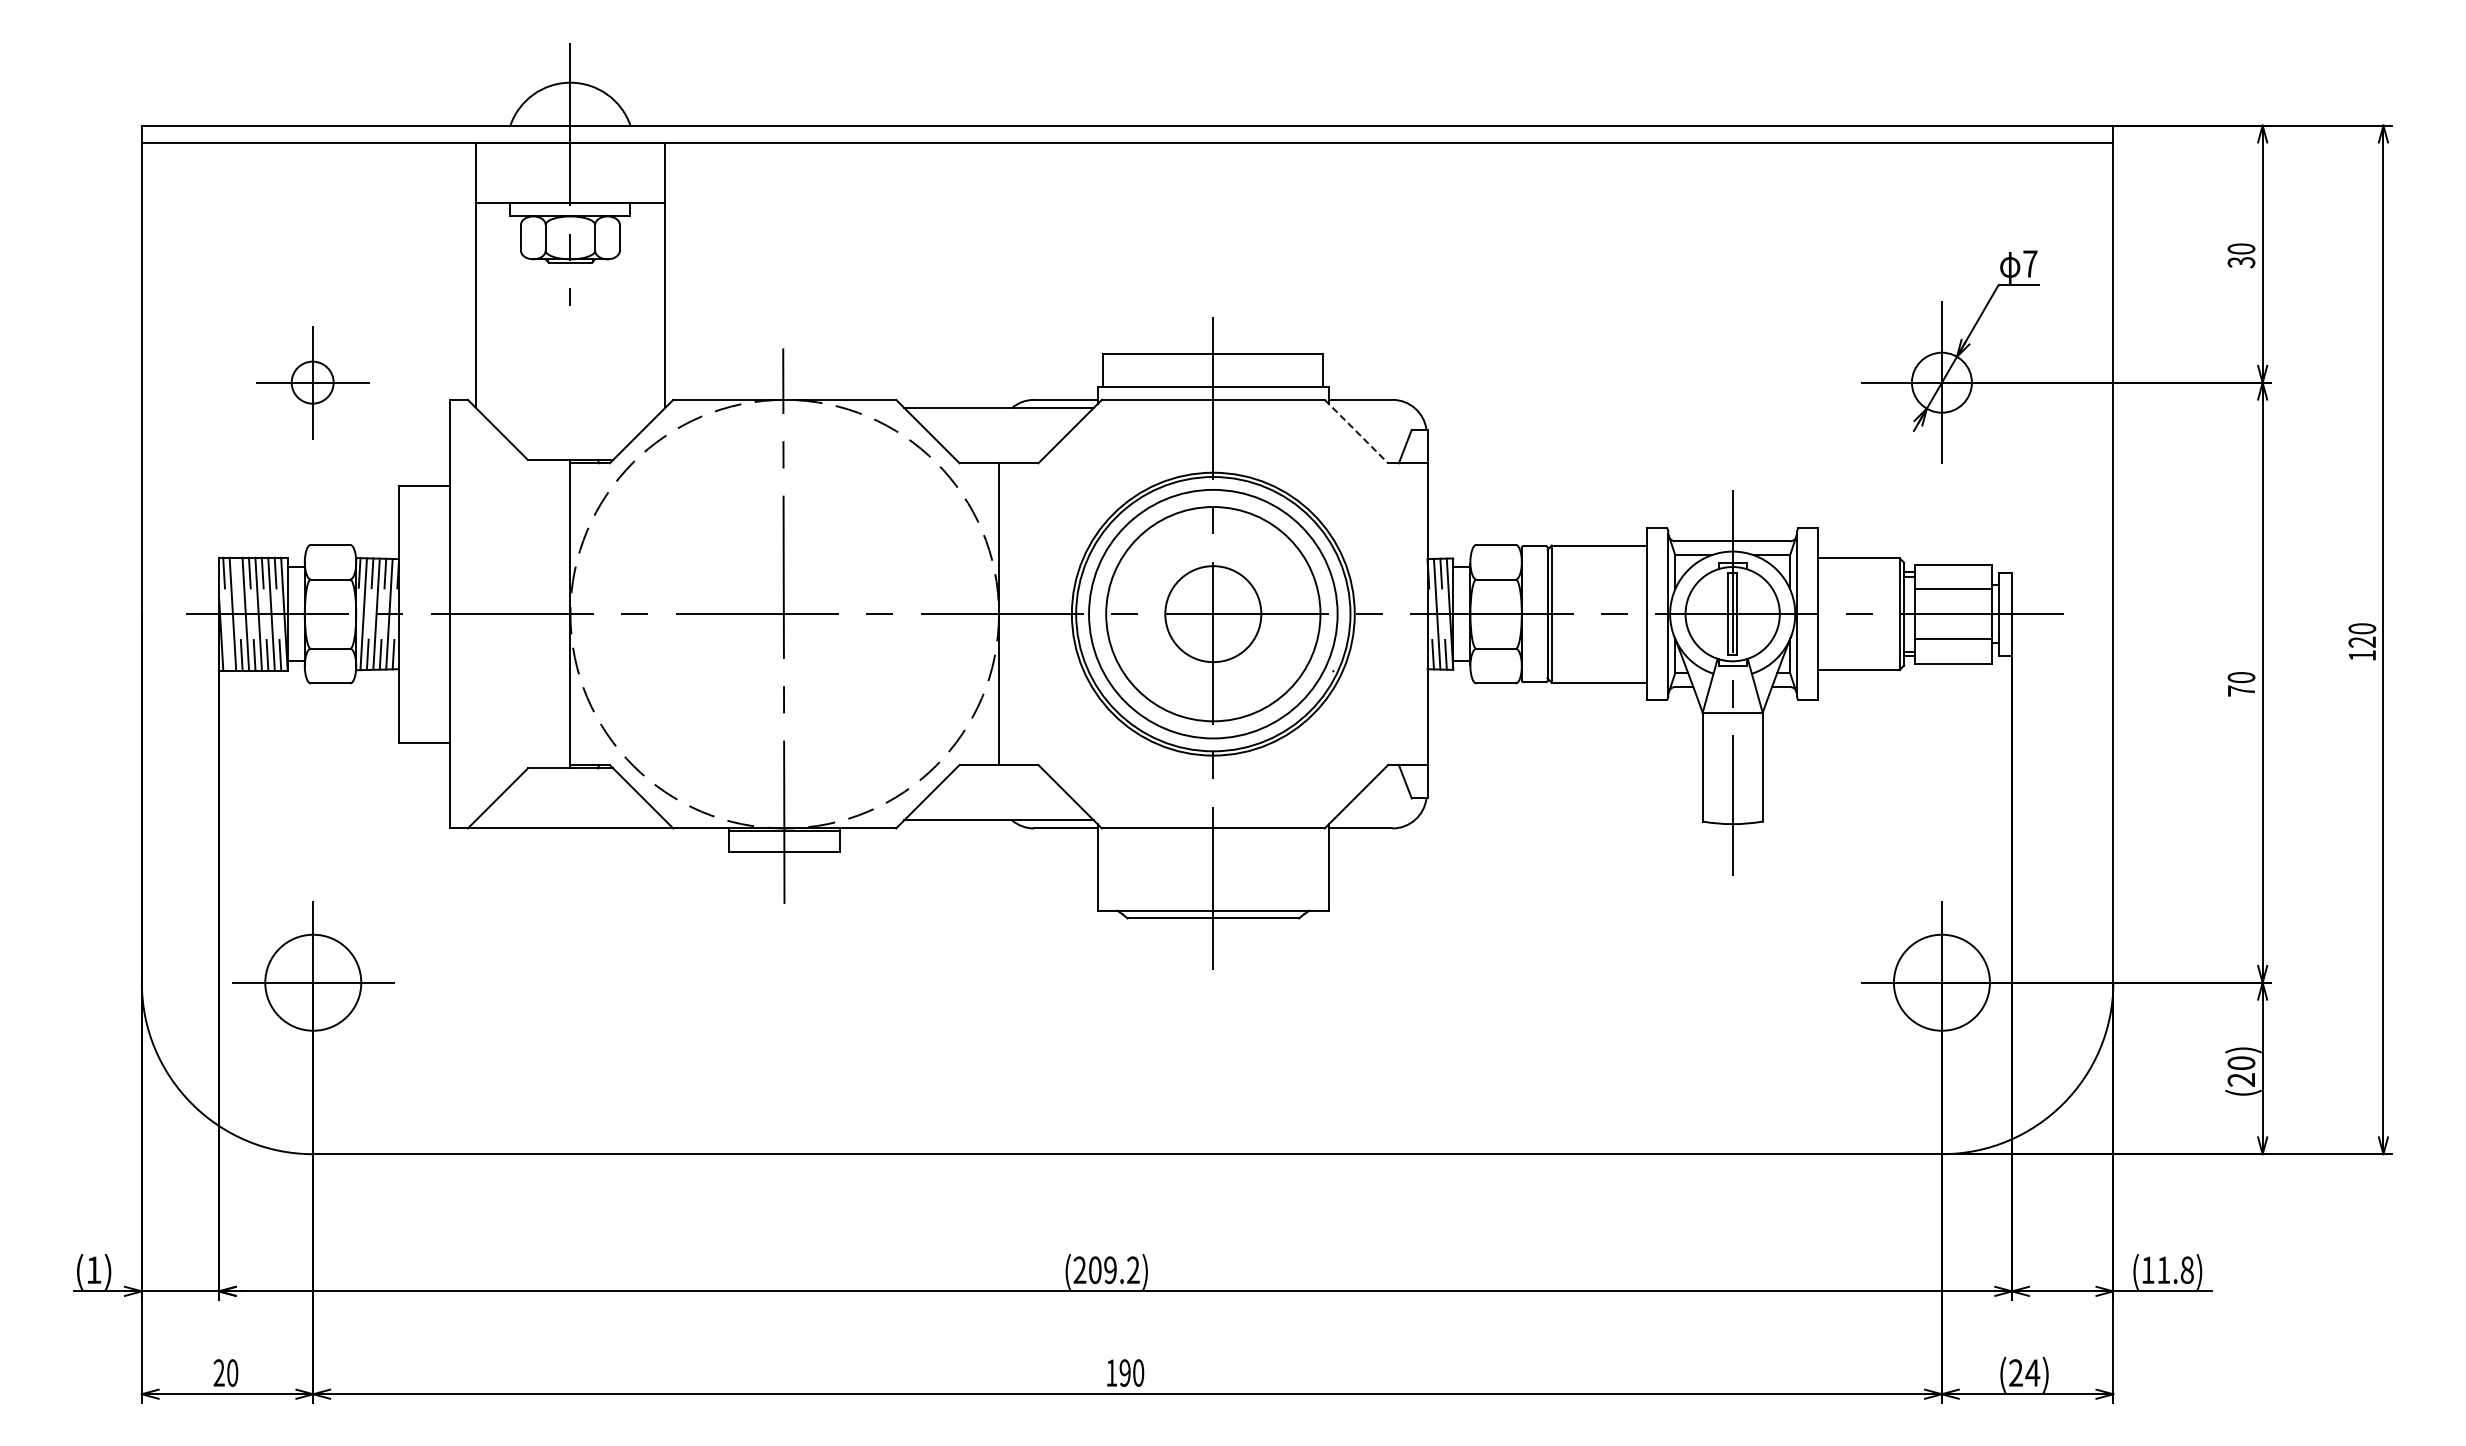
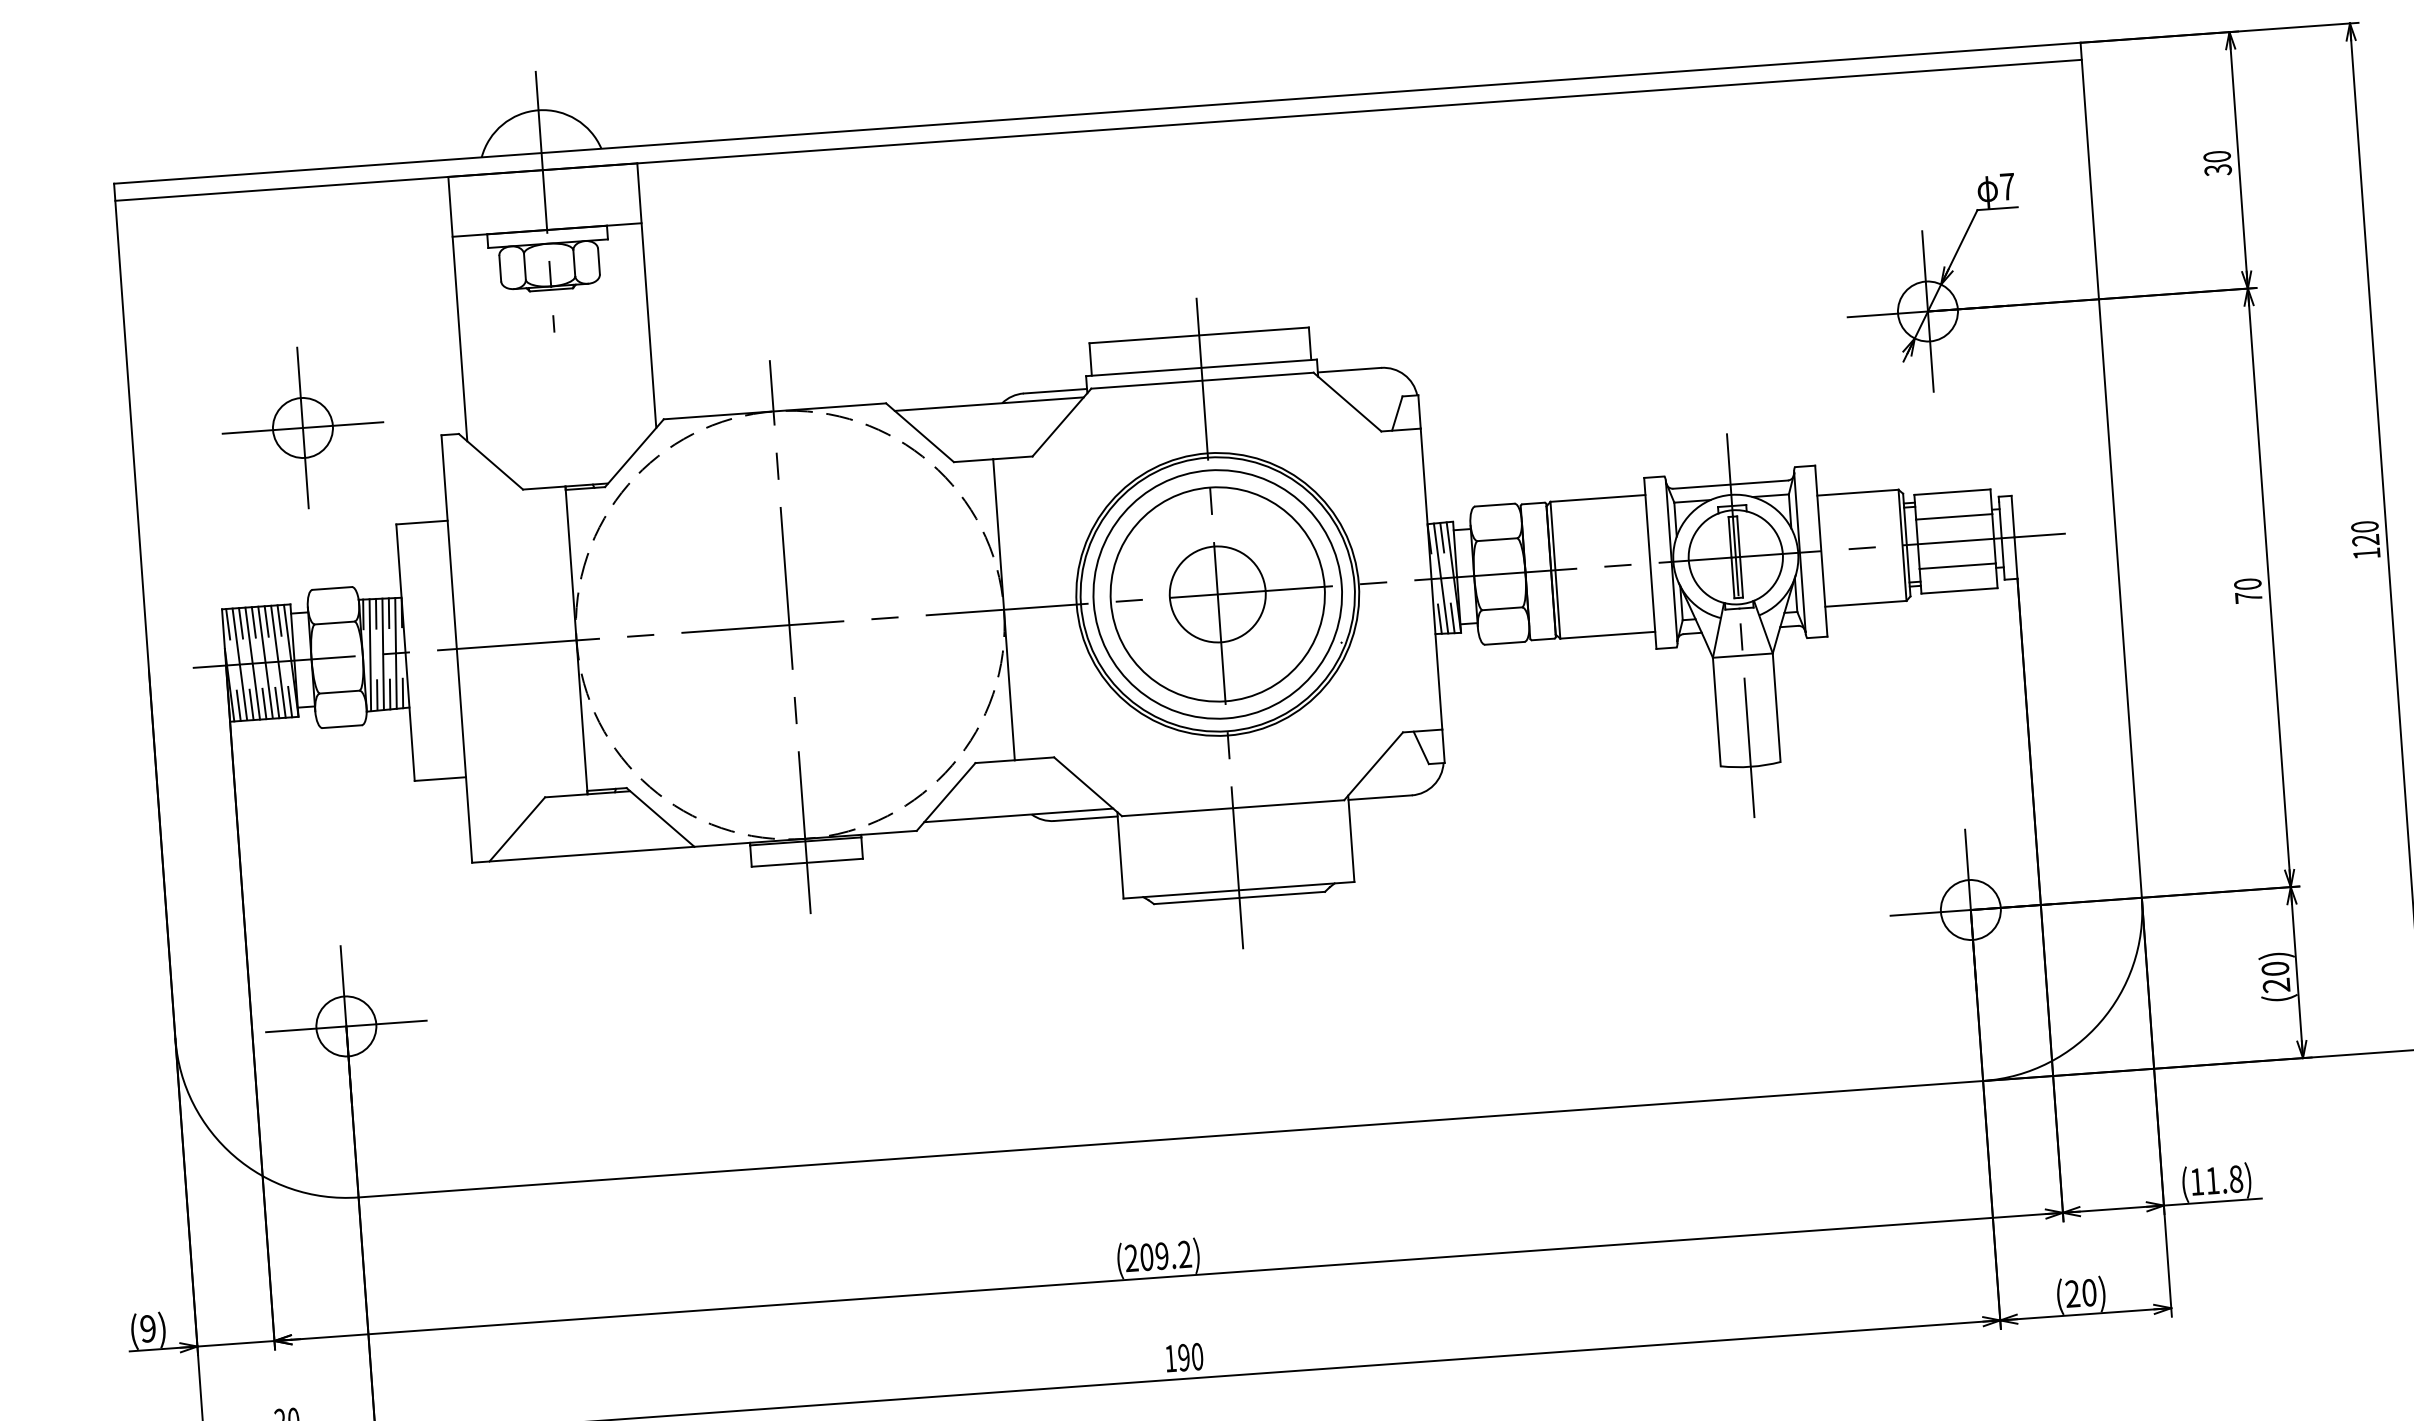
part: (312, 382) -> (302, 427), size x1.43
line: (1356, 431) -> (1347, 402), dashed -> solid
line: (236, 572) -> (240, 622), added
line: (228, 655) -> (238, 706), added
circle: (313, 982) -> (346, 1026), size x0.62
circle: (1941, 982) -> (1970, 909), size x0.62
text: (93, 1270) -> (147, 1329), (1) -> (9)
text: (2032, 1372) -> (2089, 1292), (24) -> (20)

